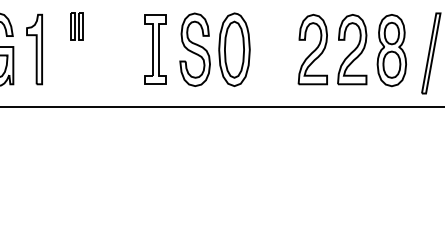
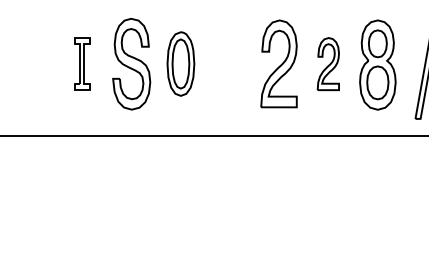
part: (155, 49) -> (82, 63), size x0.6
part: (234, 49) -> (180, 63), size x0.7
part: (352, 49) -> (328, 63), size x0.6

